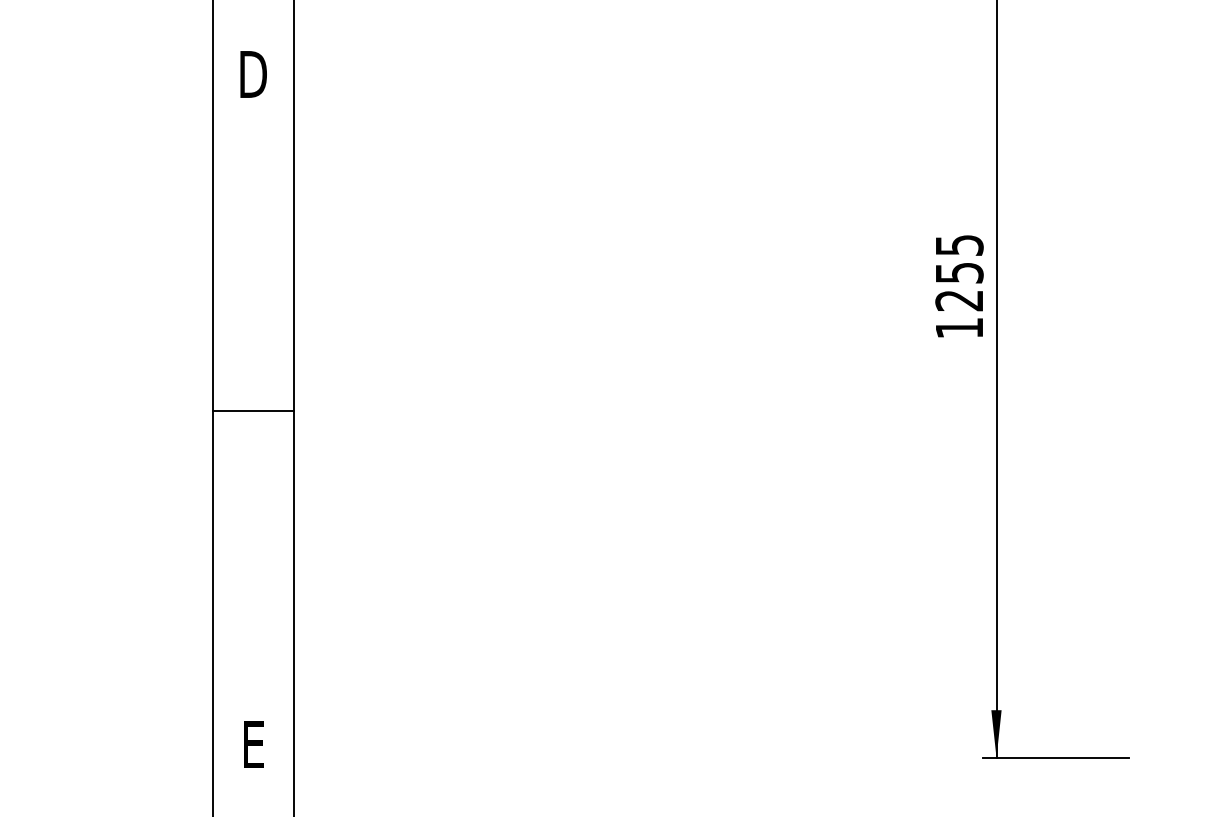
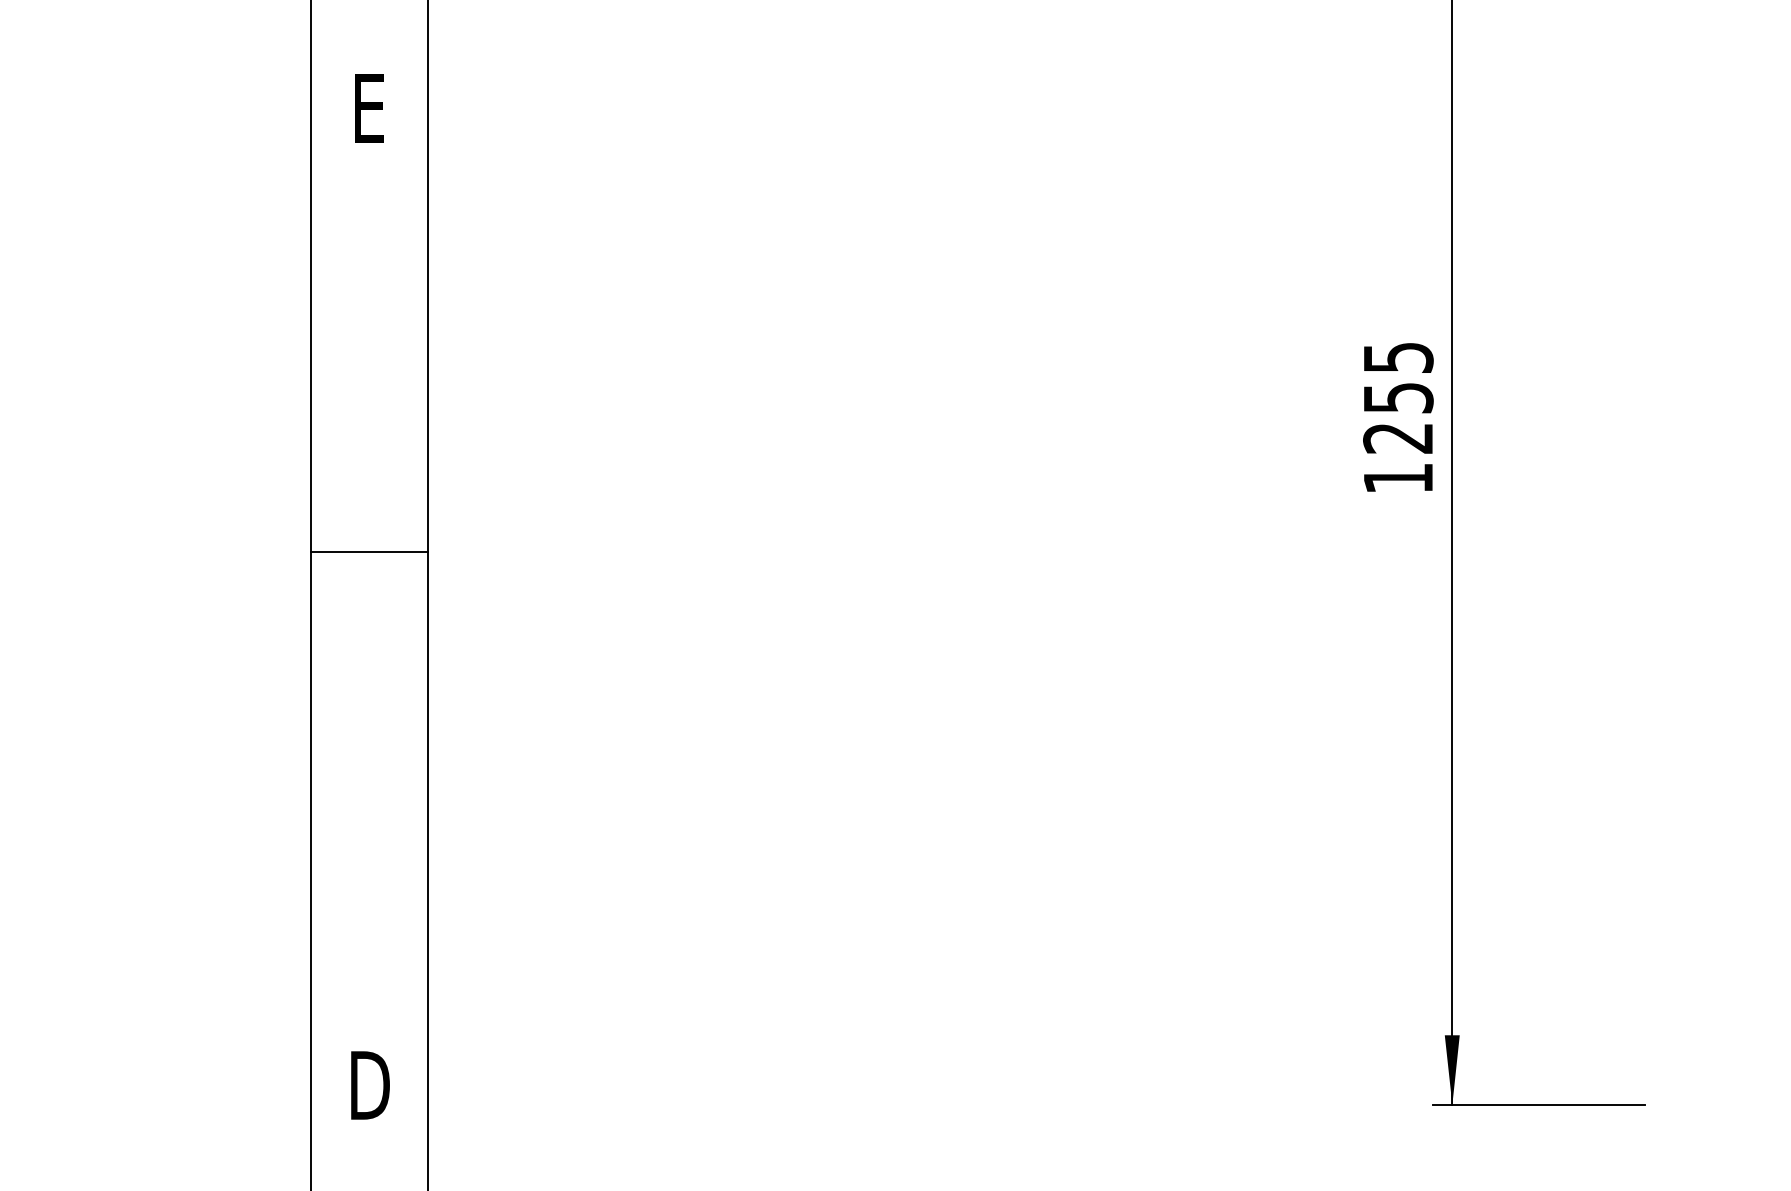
text: (253, 74) -> (369, 108), D -> E
line: (253, 410) -> (369, 551), moved
text: (254, 744) -> (370, 1085), E -> D

